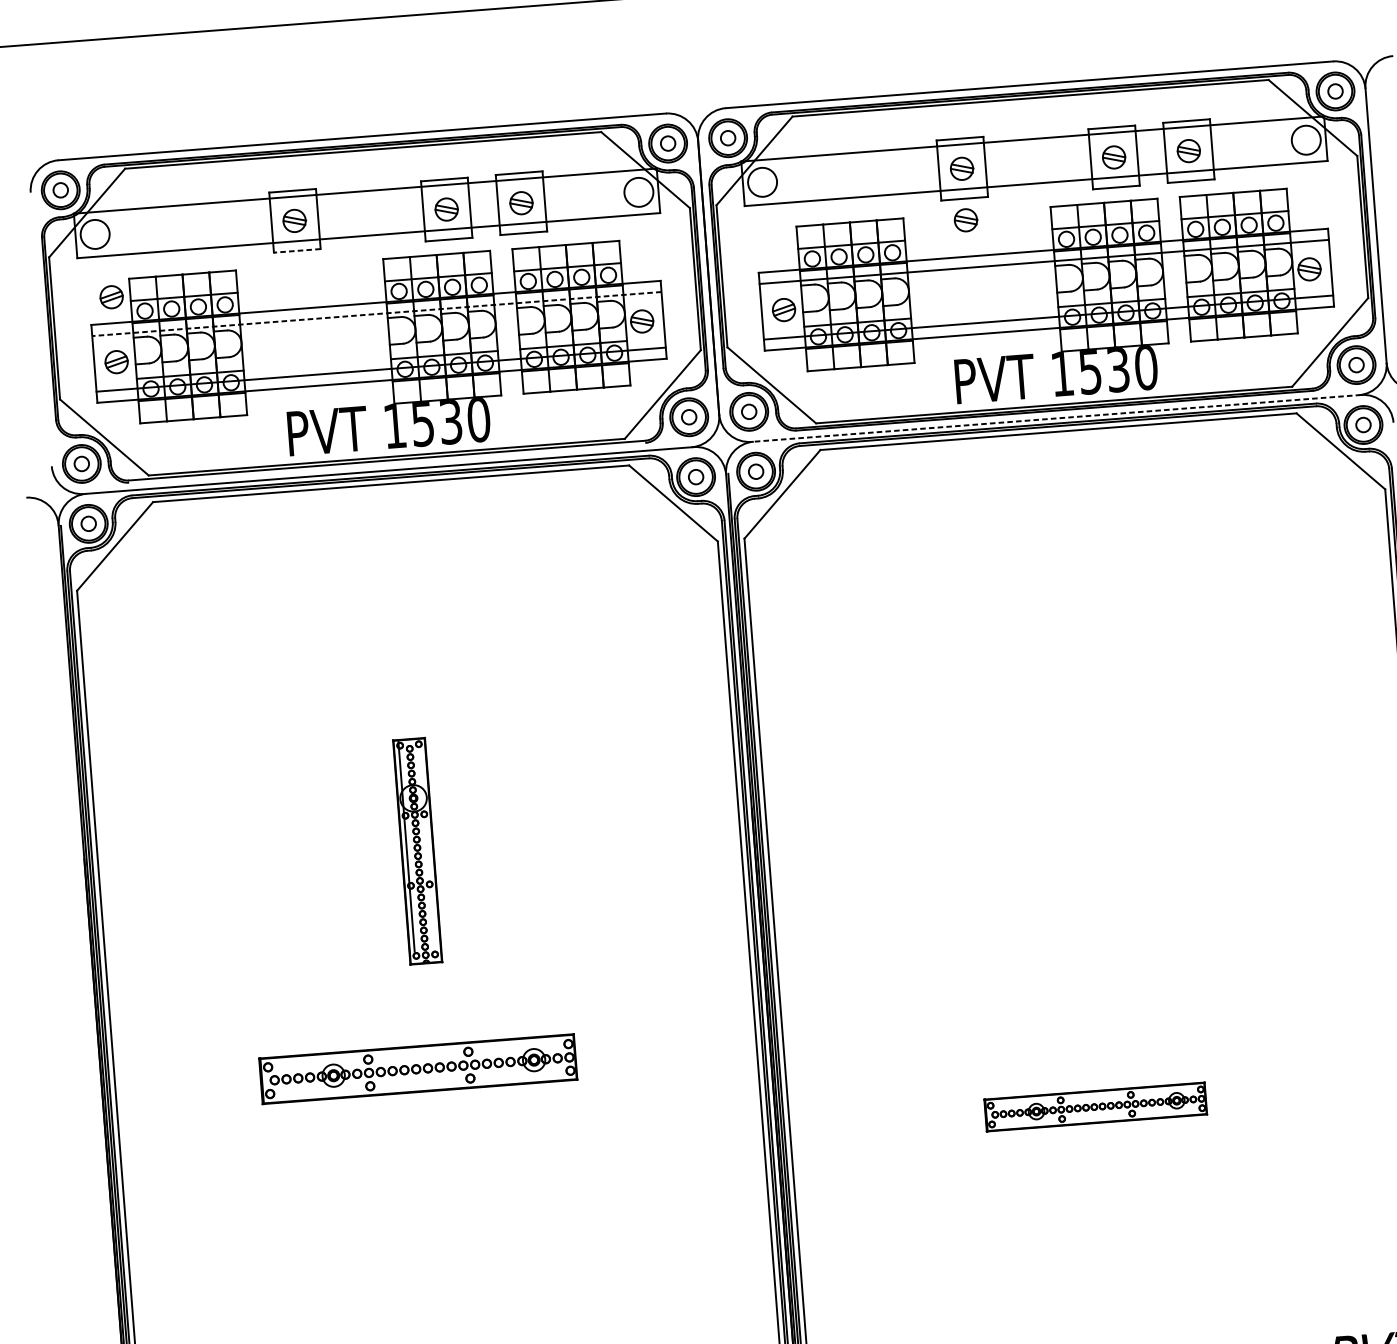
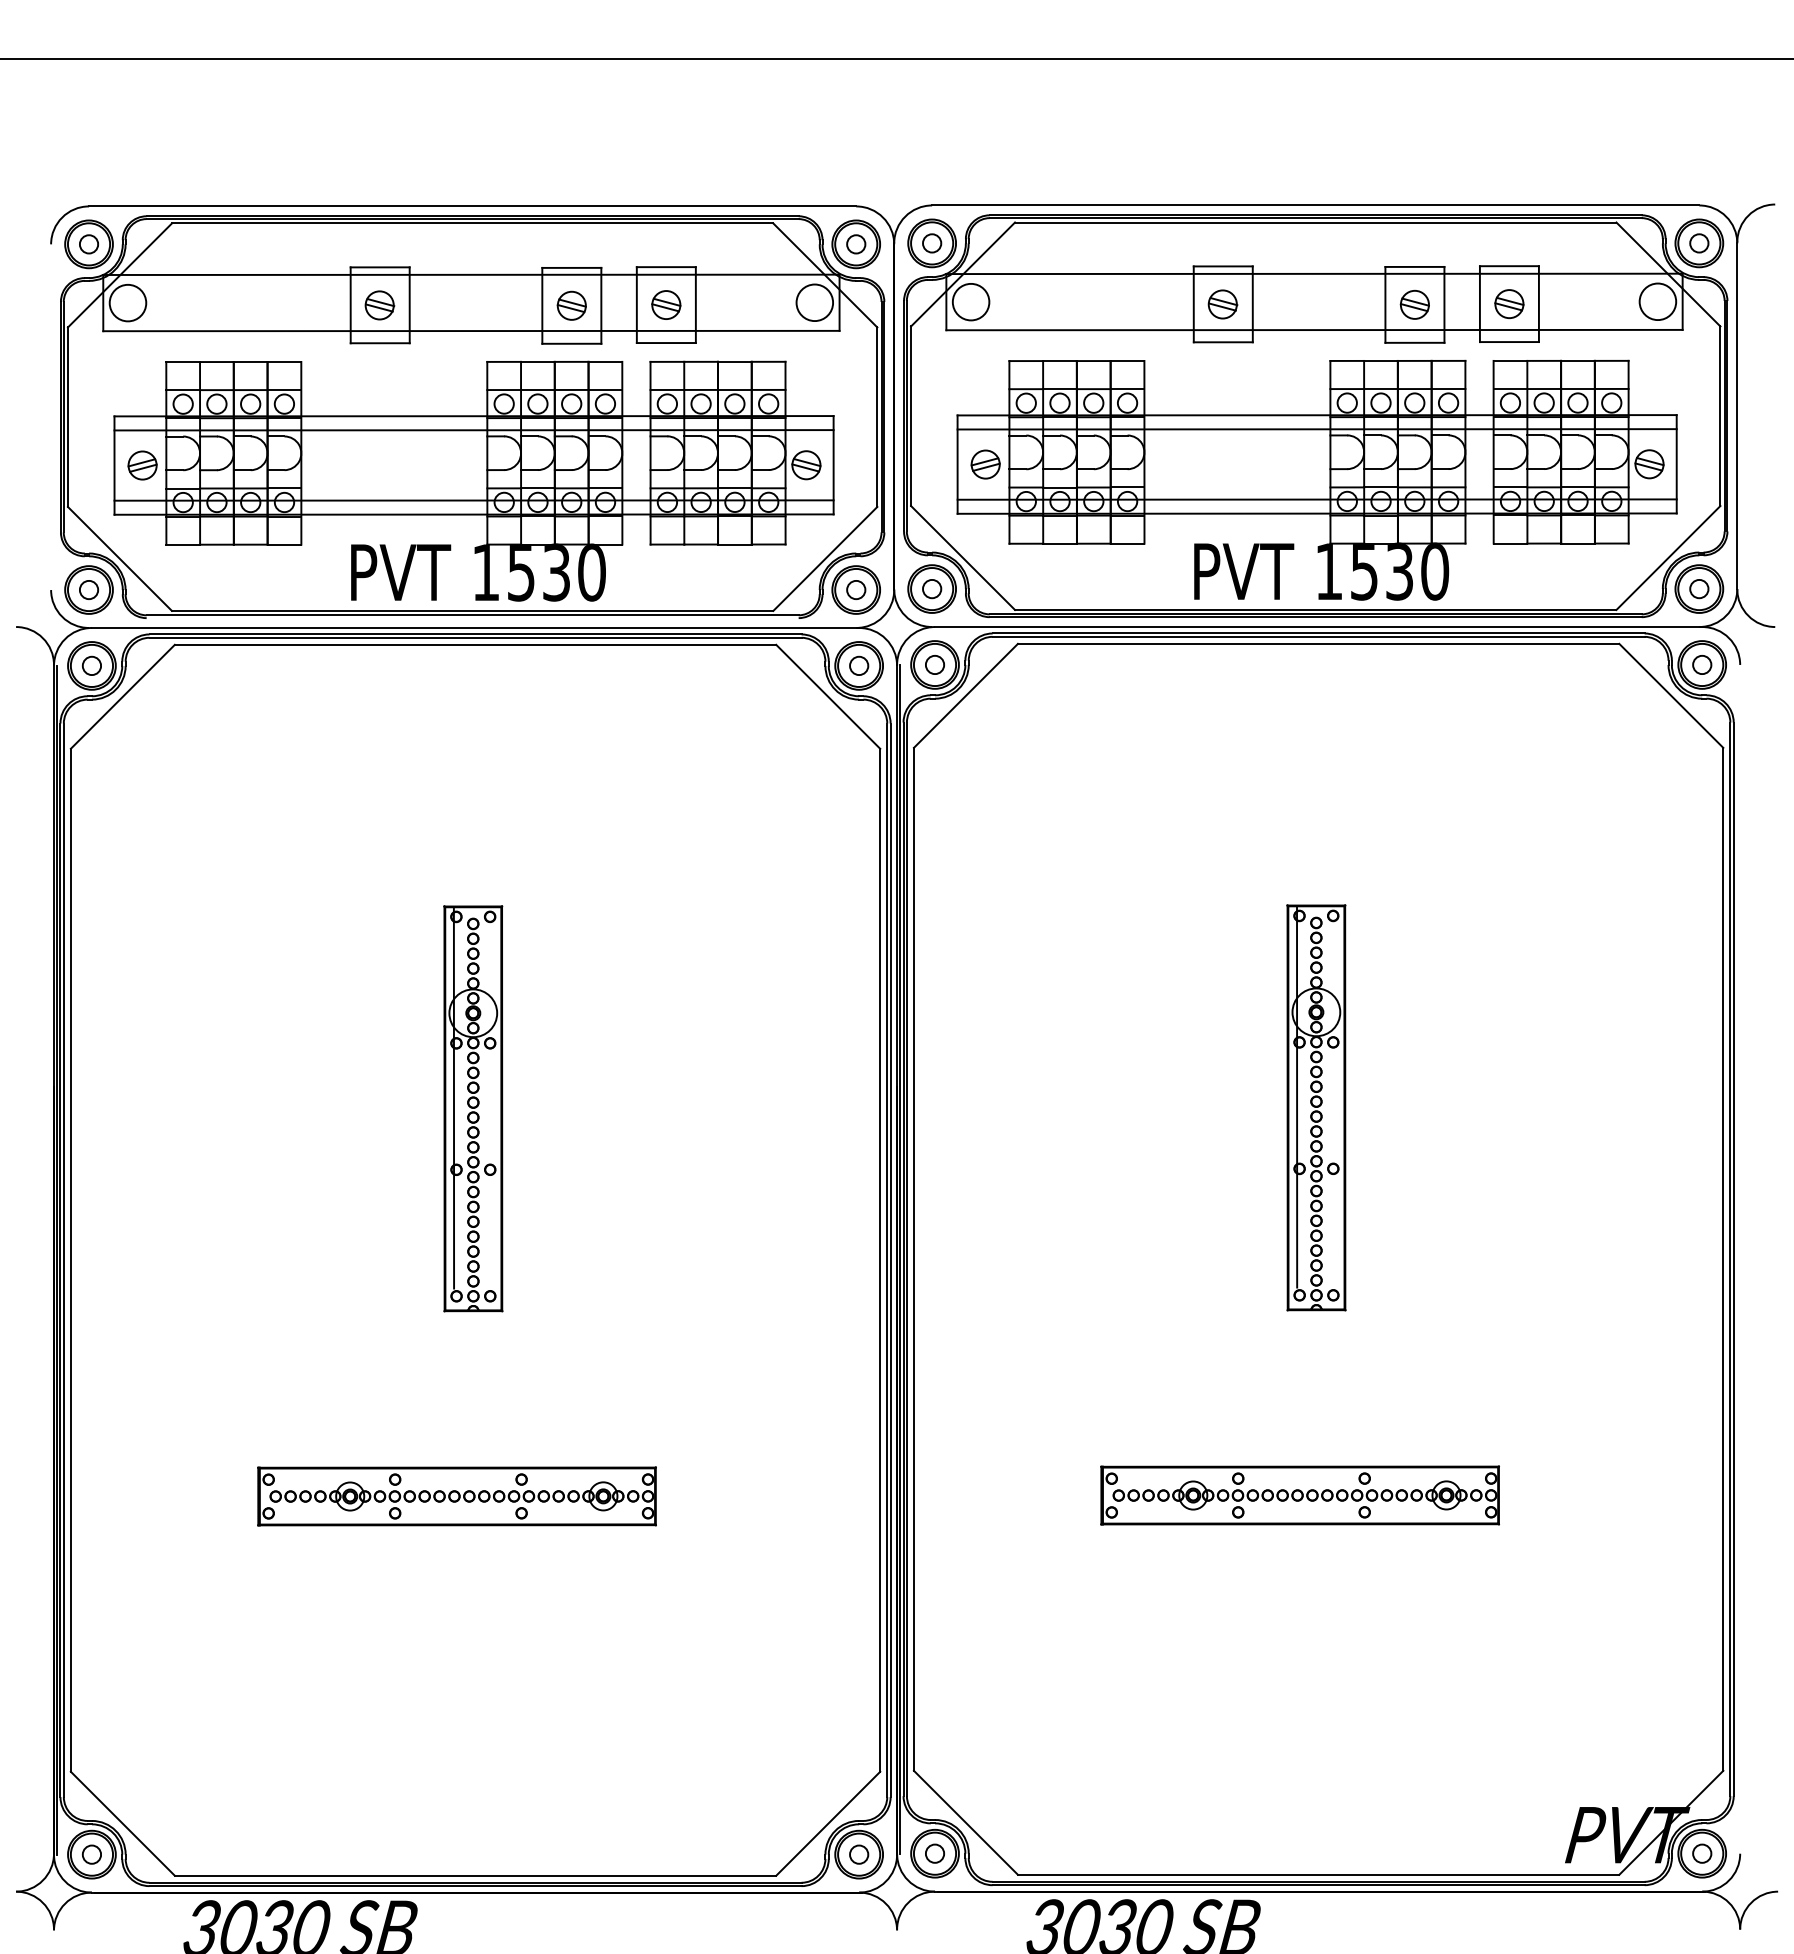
part: (965, 220) -> (1222, 369), removed
line: (297, 251) -> (380, 343), dashed -> solid
part: (111, 297) -> (142, 383), removed
line: (377, 314) -> (474, 430), dashed -> solid
line: (1057, 418) -> (1318, 627), dashed -> solid
part: (1085, 798) -> (1316, 1107), added
part: (417, 851) -> (473, 1108), size x1.43
part: (417, 1069) -> (456, 1496), moved
part: (1095, 1107) -> (1299, 1495), size x1.43

